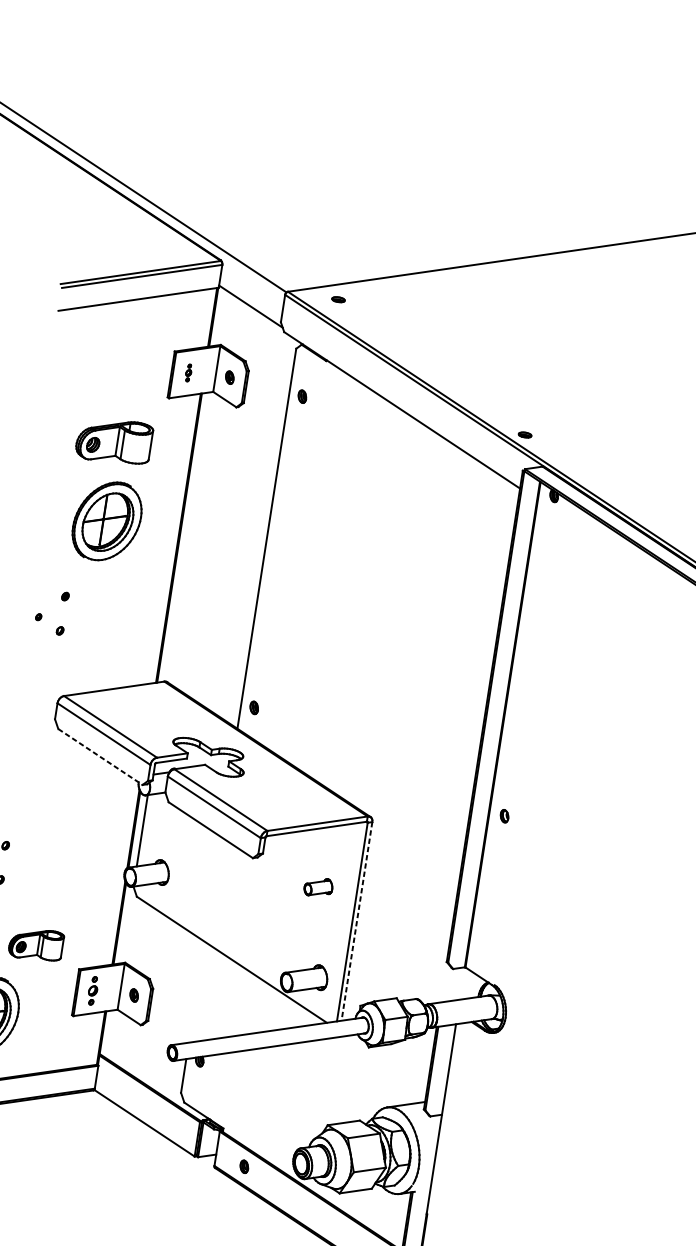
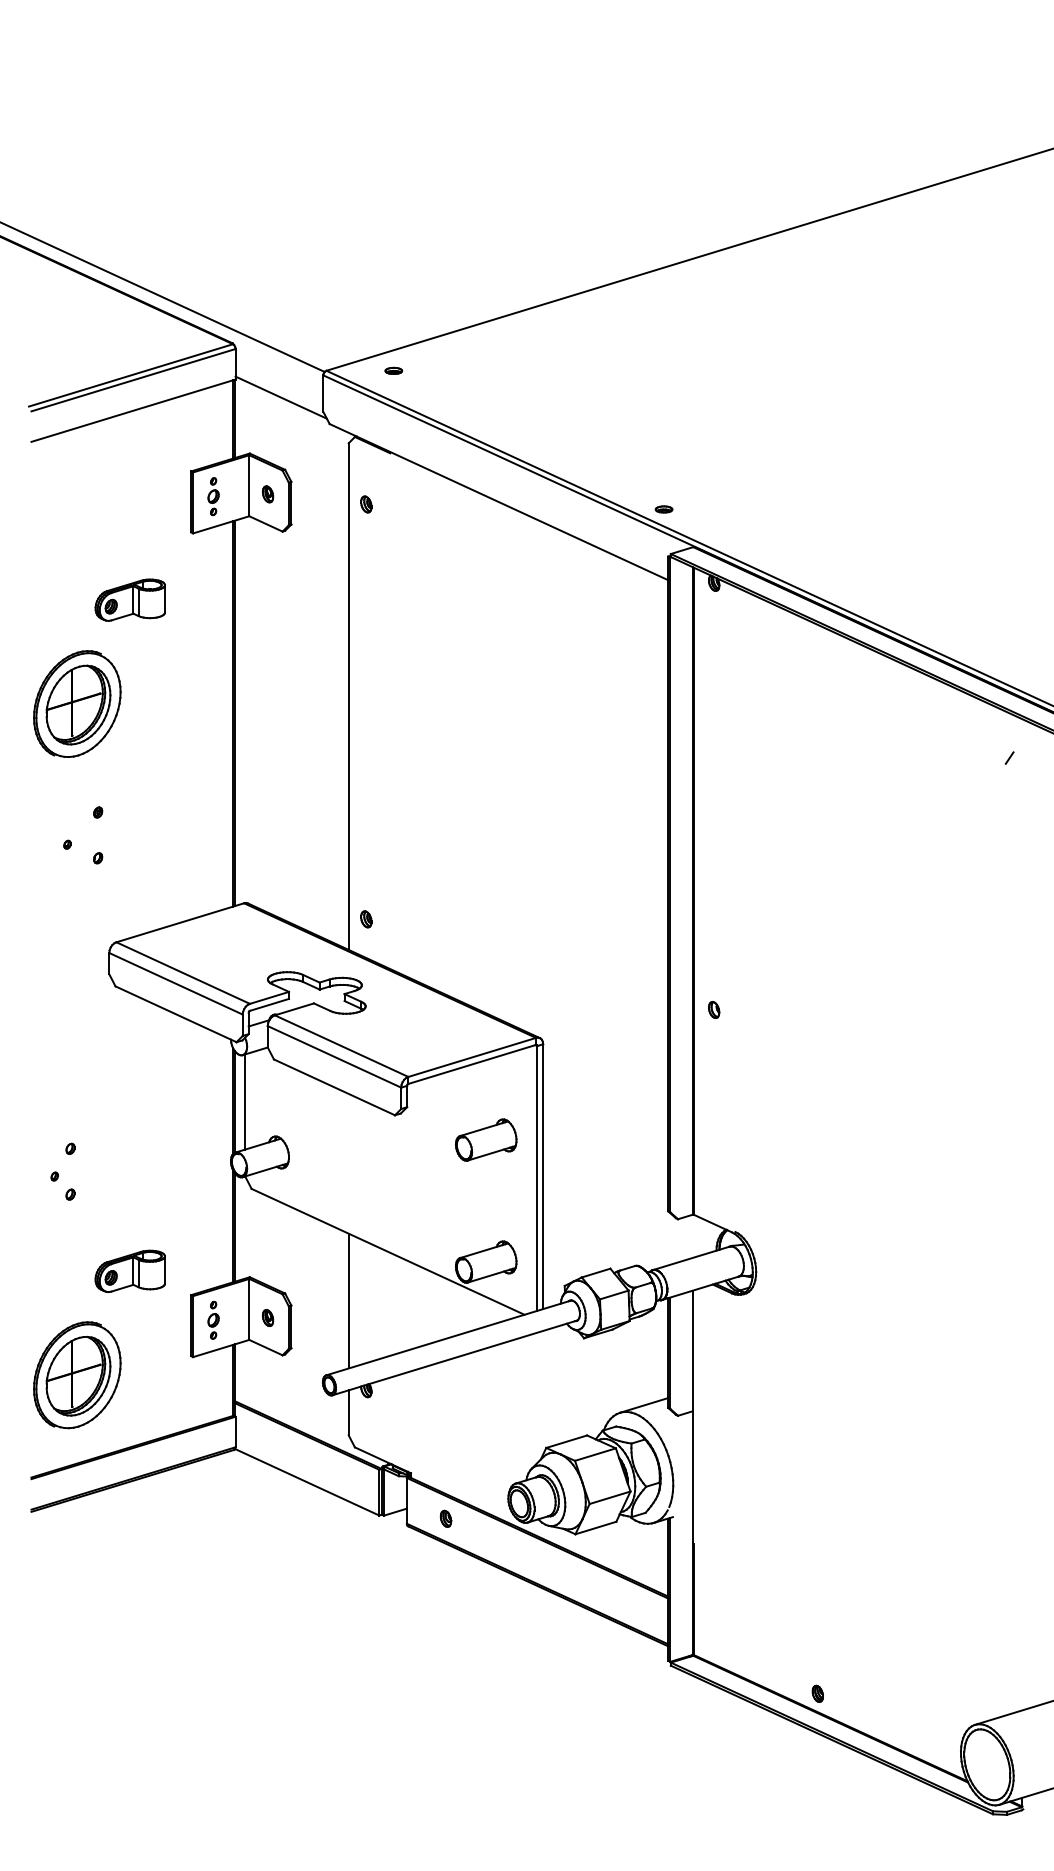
part: (188, 372) -> (213, 496), size x1.67
part: (113, 440) -> (129, 599), size x0.71
part: (107, 520) -> (77, 703), moved
line: (100, 757) -> (176, 1014), dashed -> solid
part: (318, 886) -> (486, 1139), size x1.67
line: (357, 922) -> (543, 1177), dashed -> solid
line: (196, 991) -> (348, 1300), added

